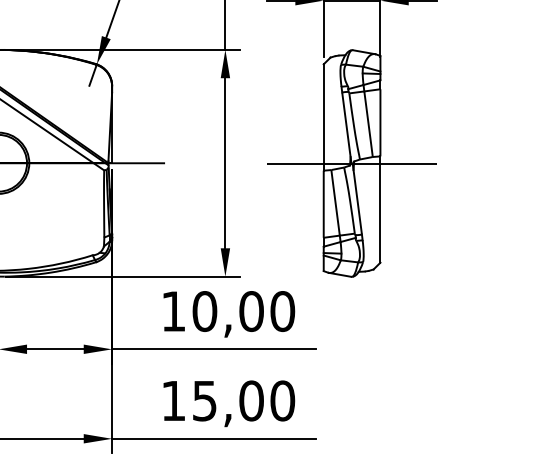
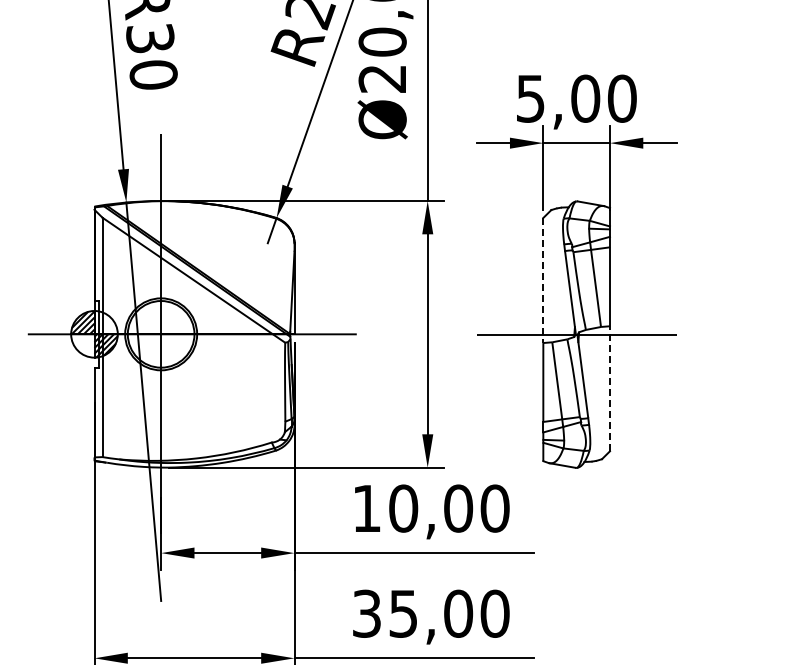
line: (323, 117) -> (543, 280), solid -> dashed
line: (380, 209) -> (609, 388), solid -> dashed
text: (173, 400) -> (366, 613), 15,00 -> 35,00

